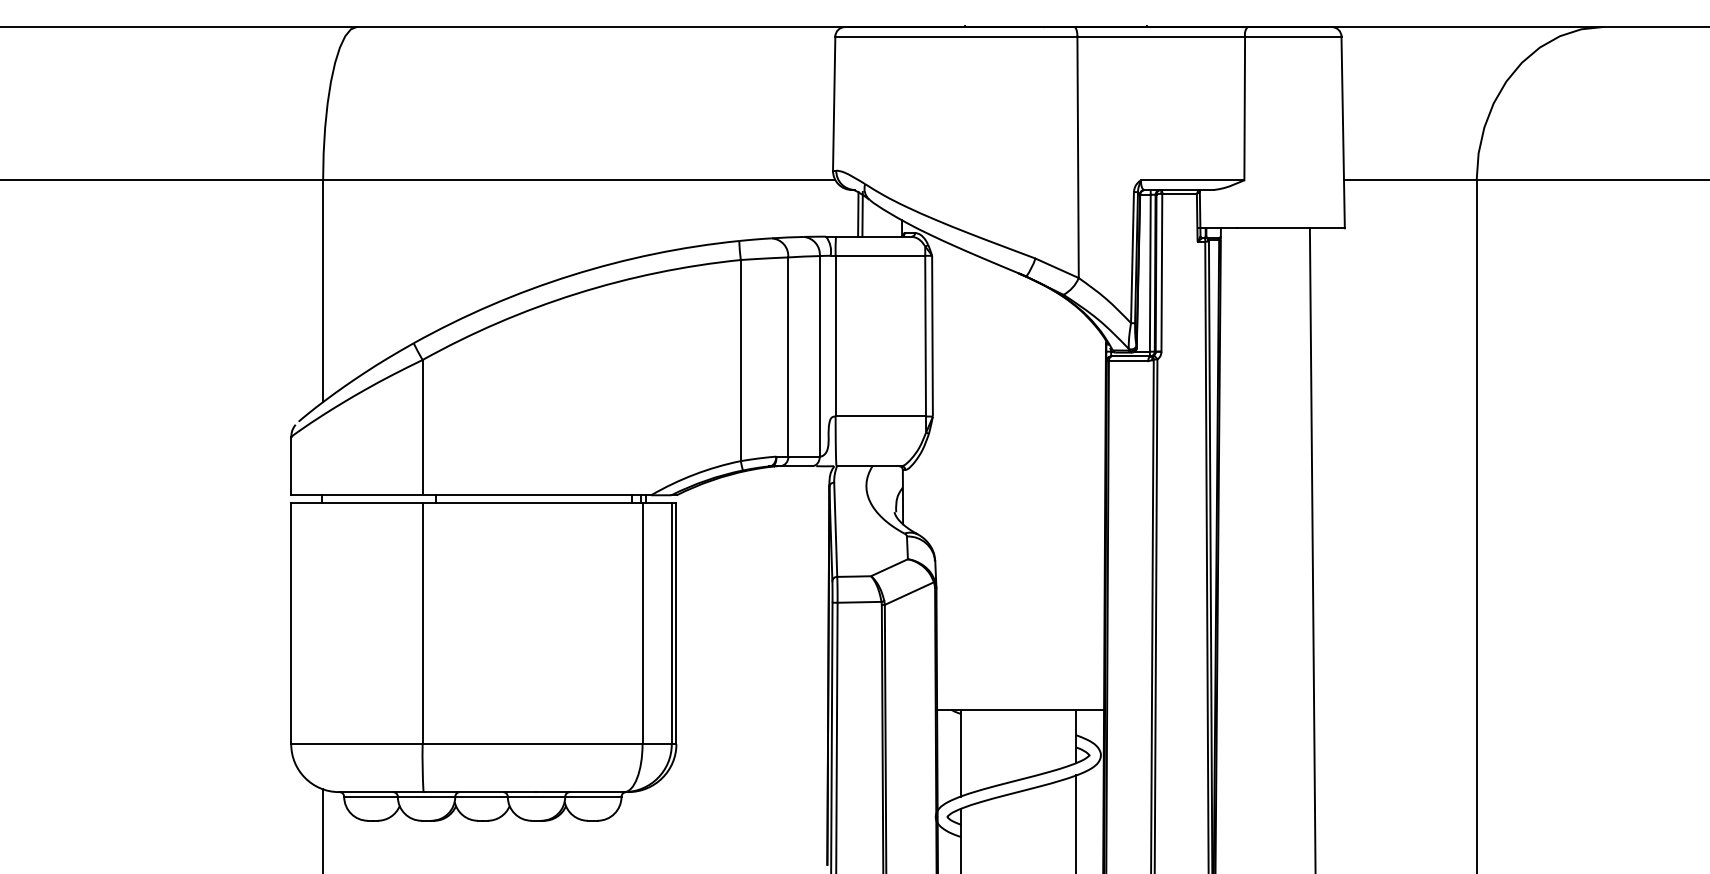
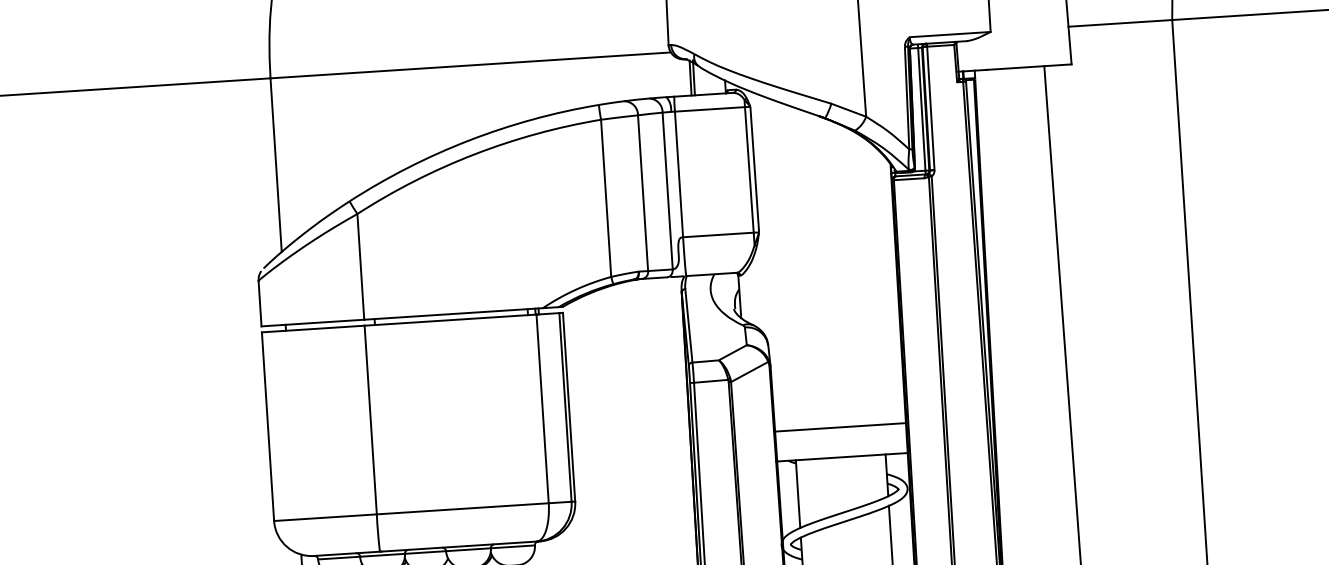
line: (1020, 671) -> (840, 427), added

